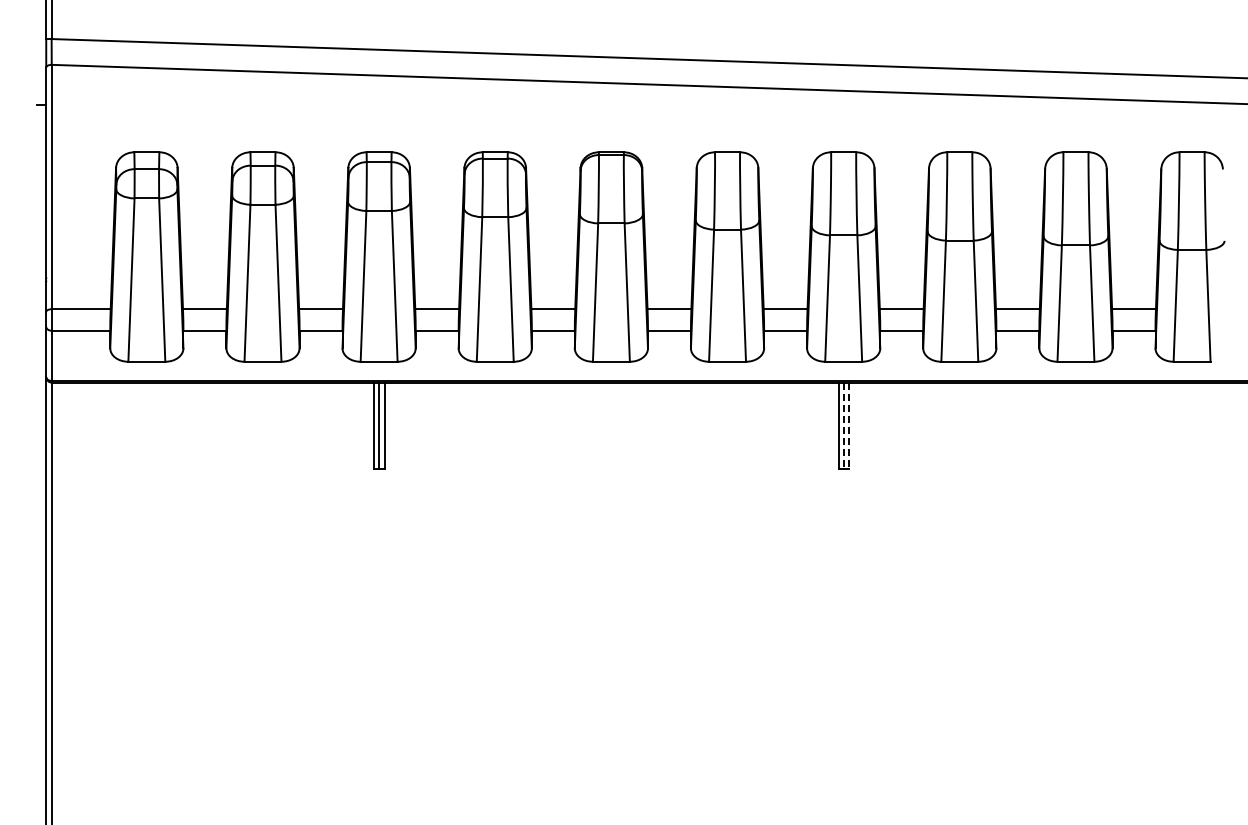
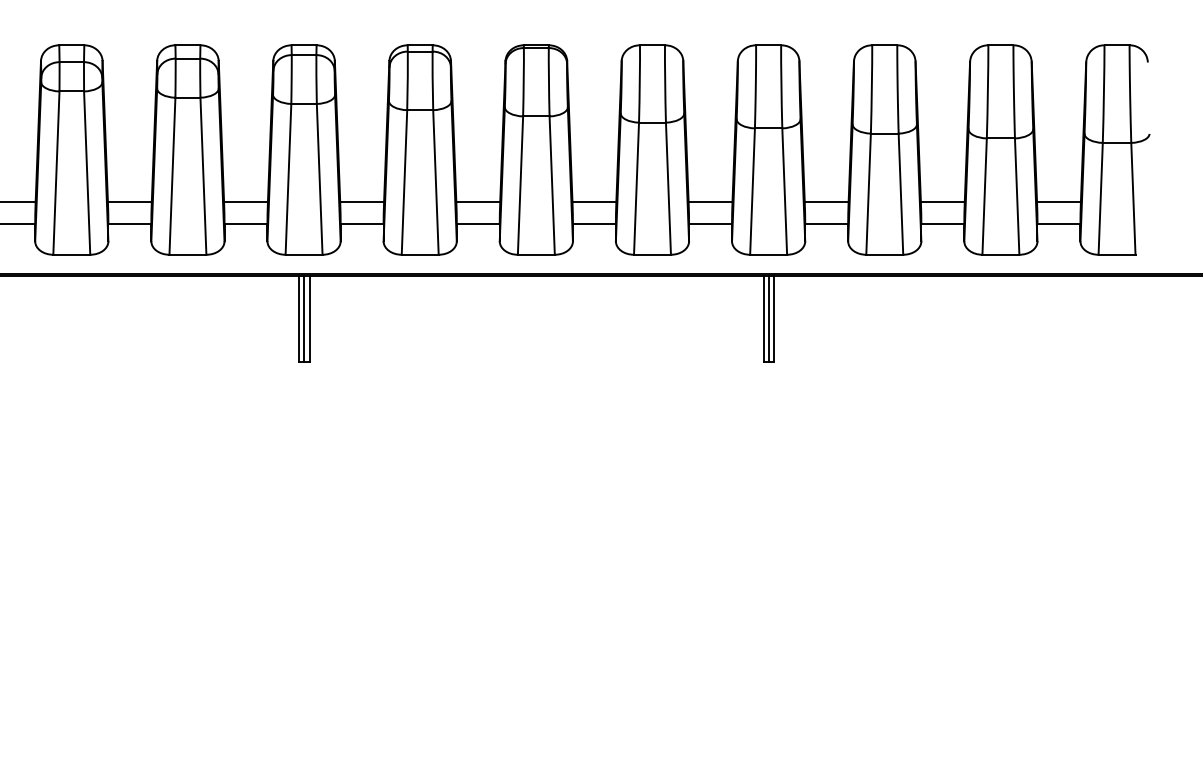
line: (843, 425) -> (768, 318), dashed -> solid
line: (849, 425) -> (774, 318), dashed -> solid

